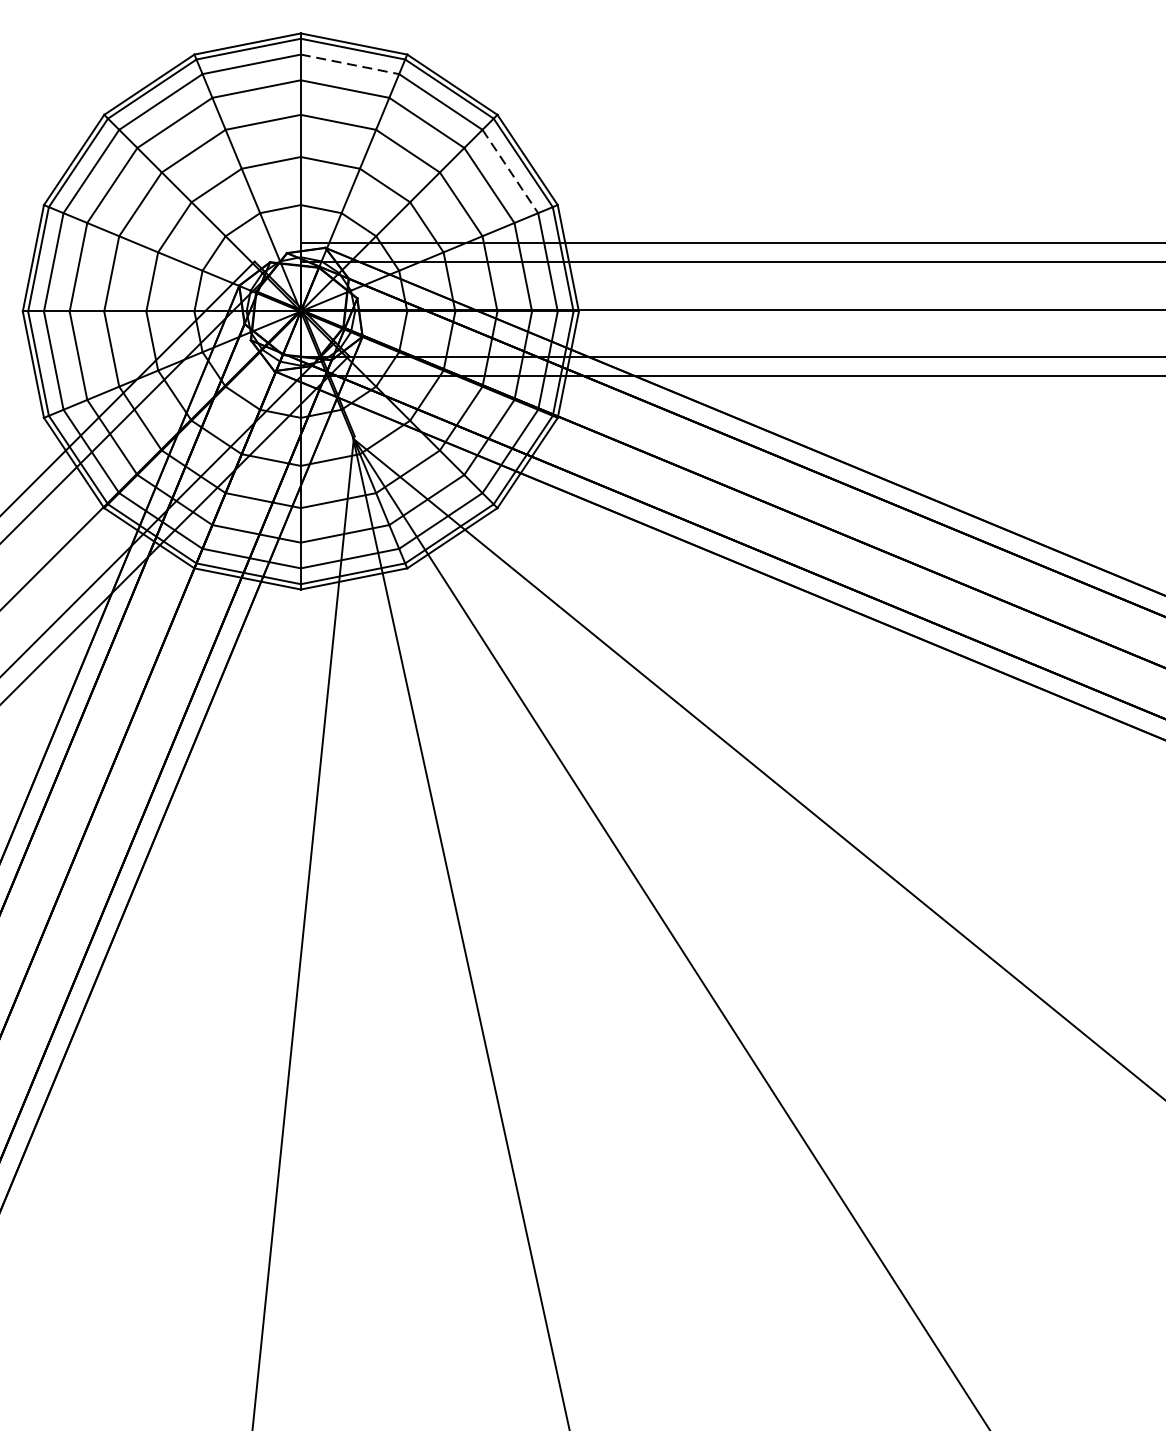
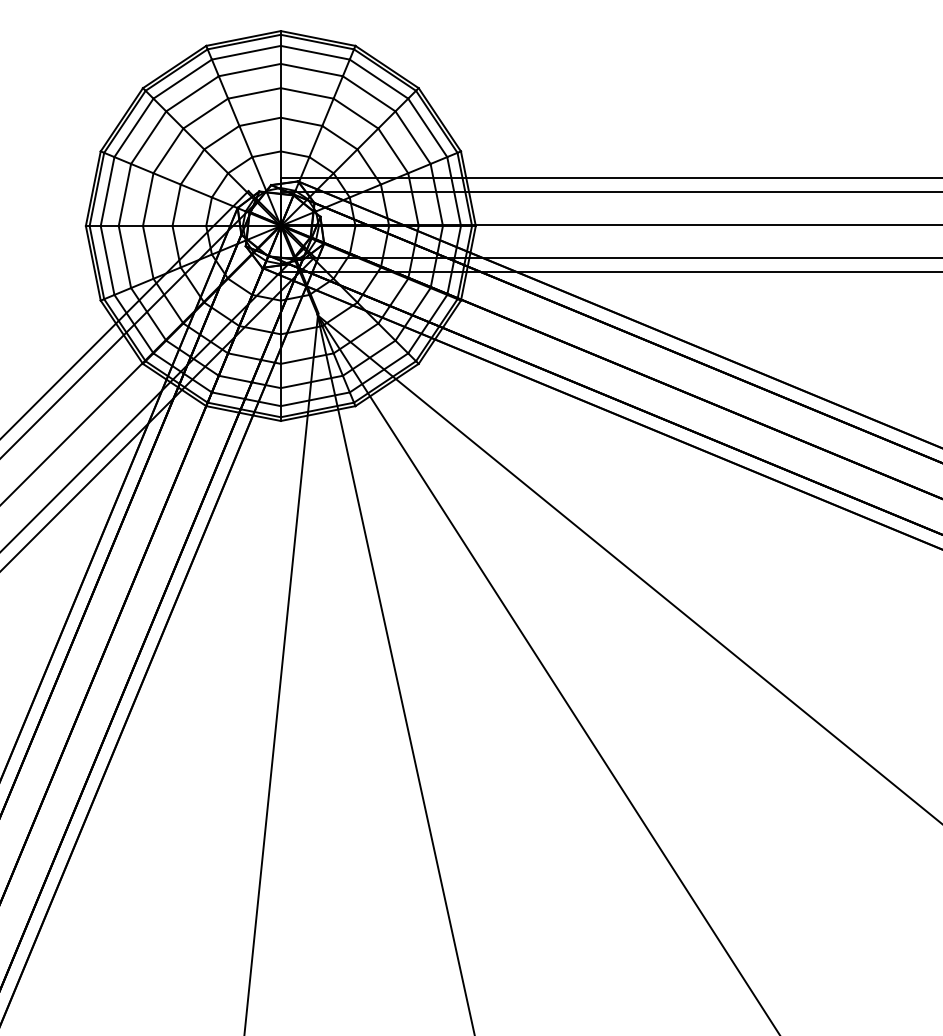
line: (350, 63) -> (315, 52), dashed -> solid
line: (511, 172) -> (428, 128), dashed -> solid

